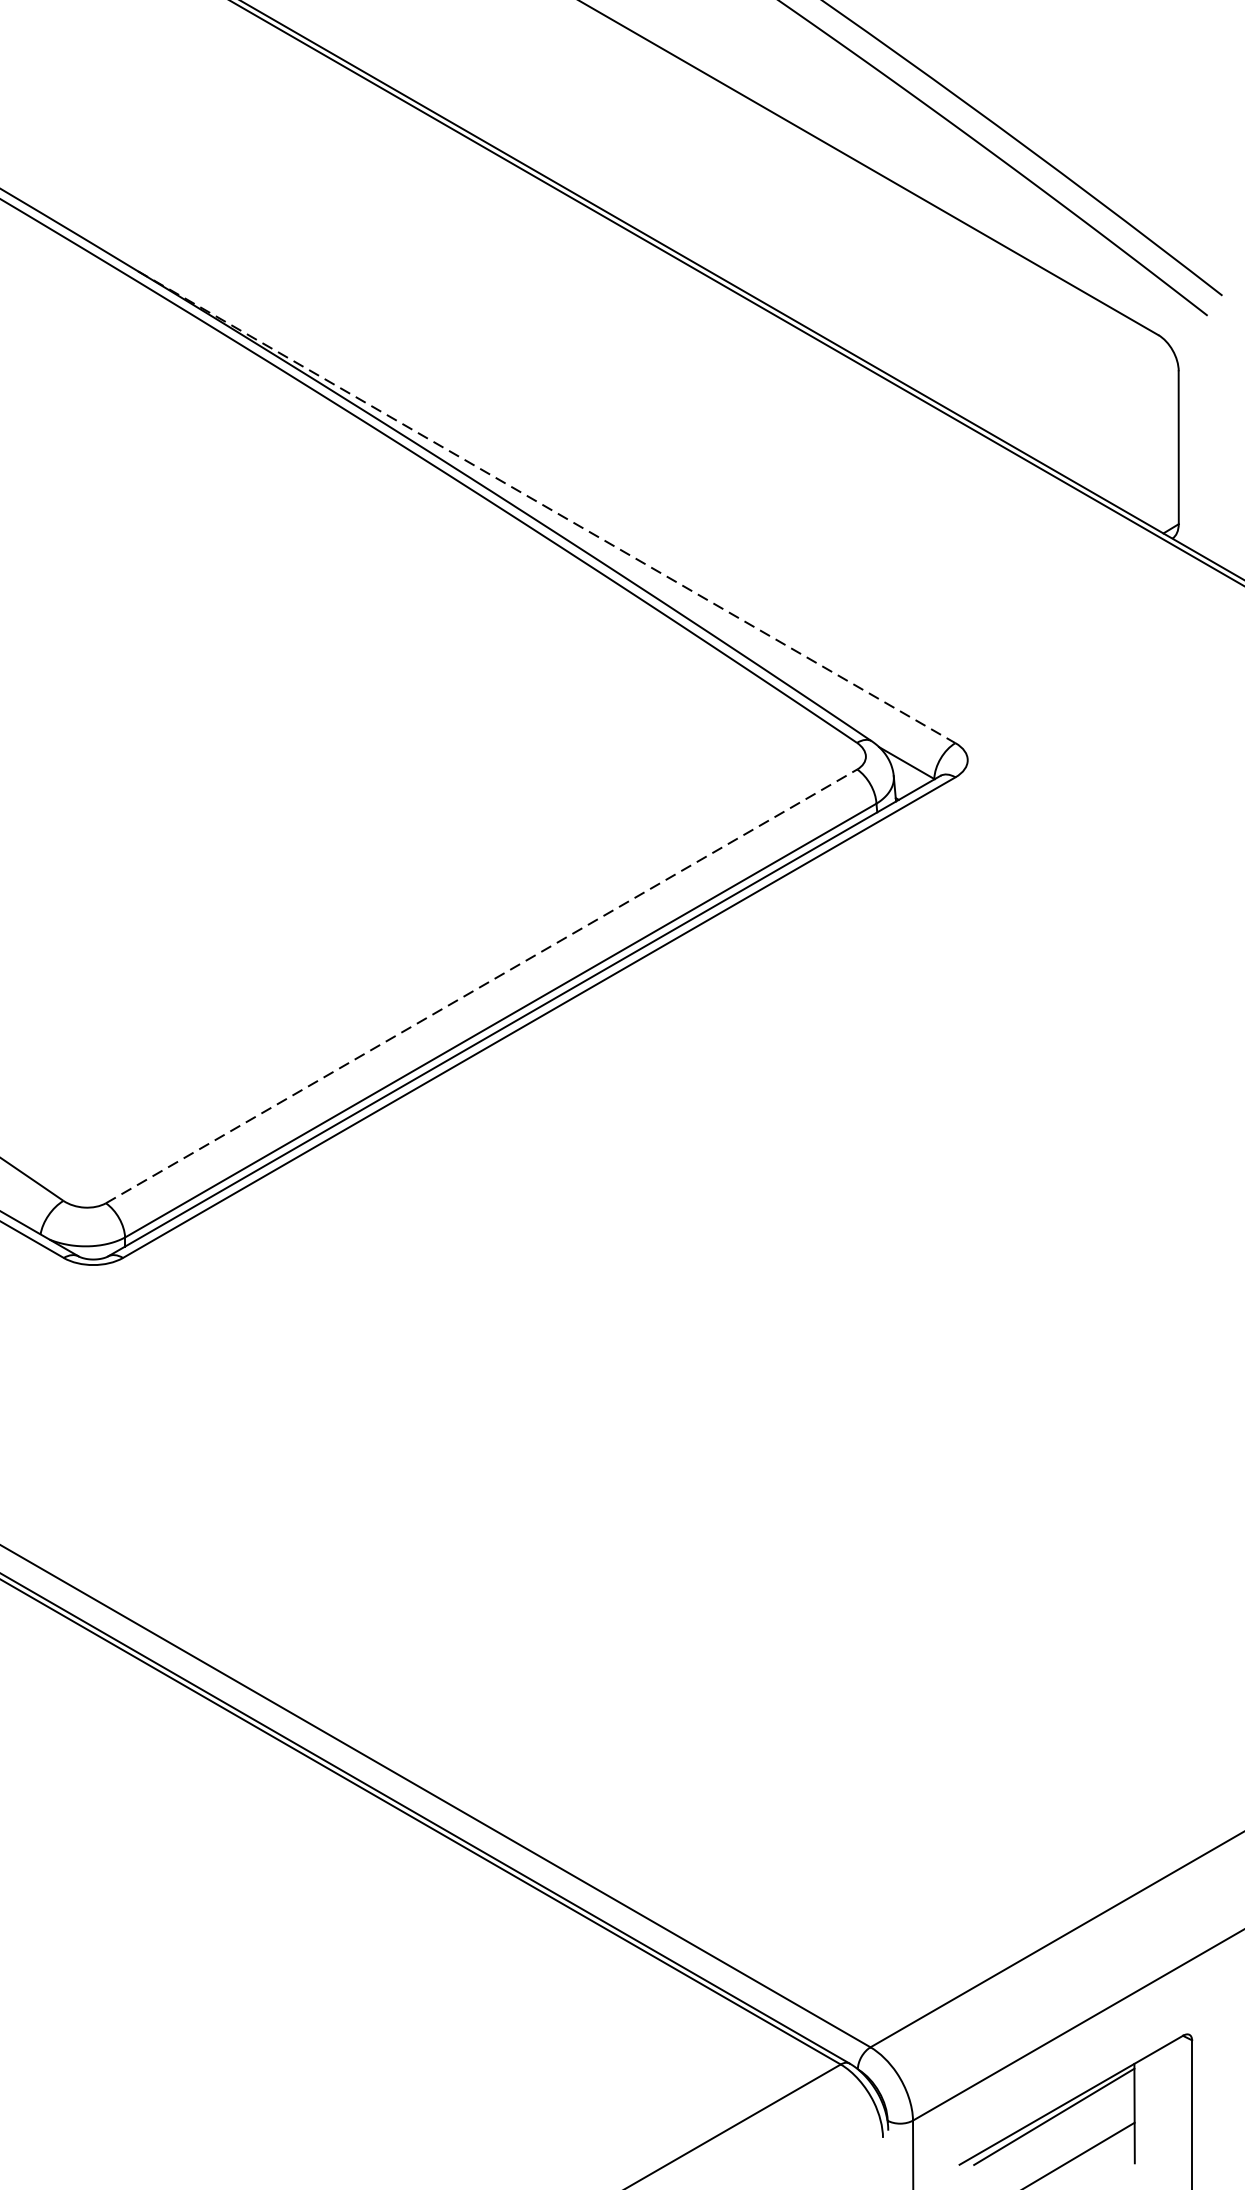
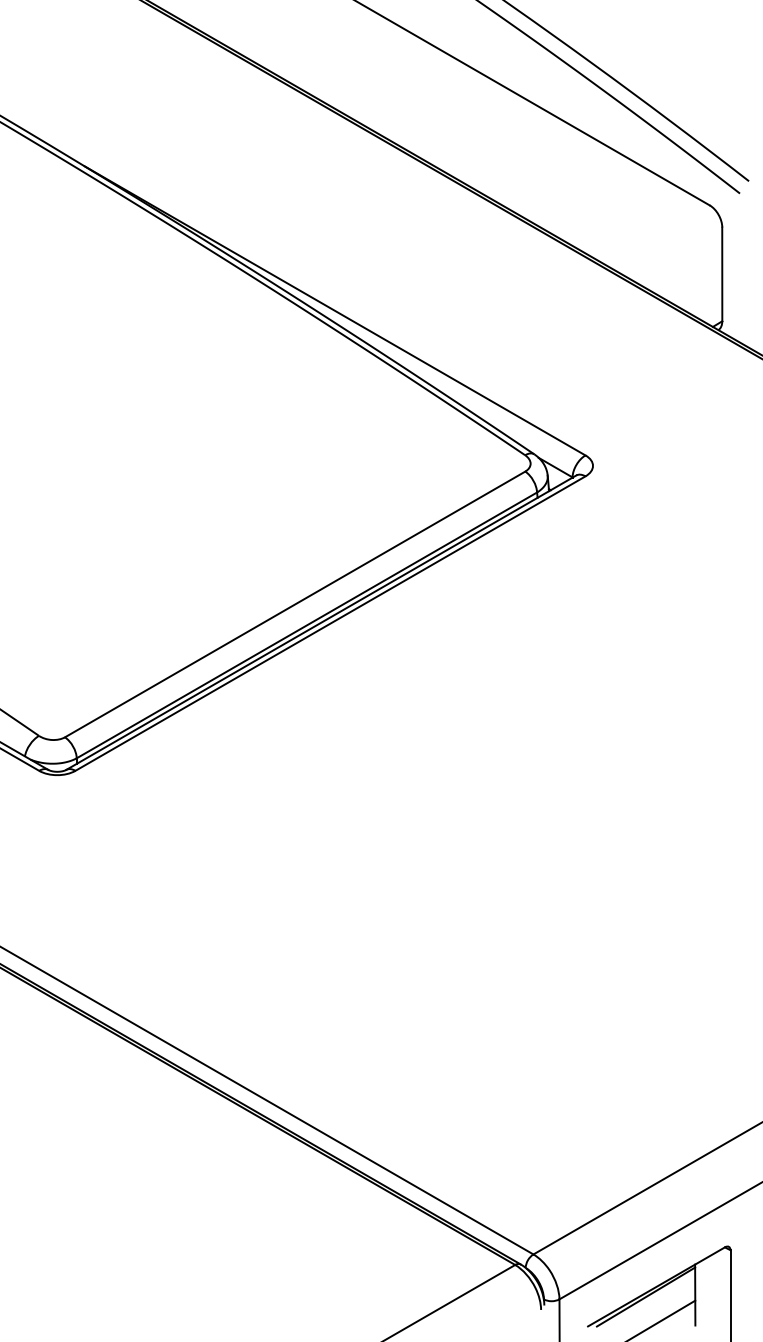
line: (547, 508) -> (335, 311), dashed -> solid
line: (482, 986) -> (295, 604), dashed -> solid

